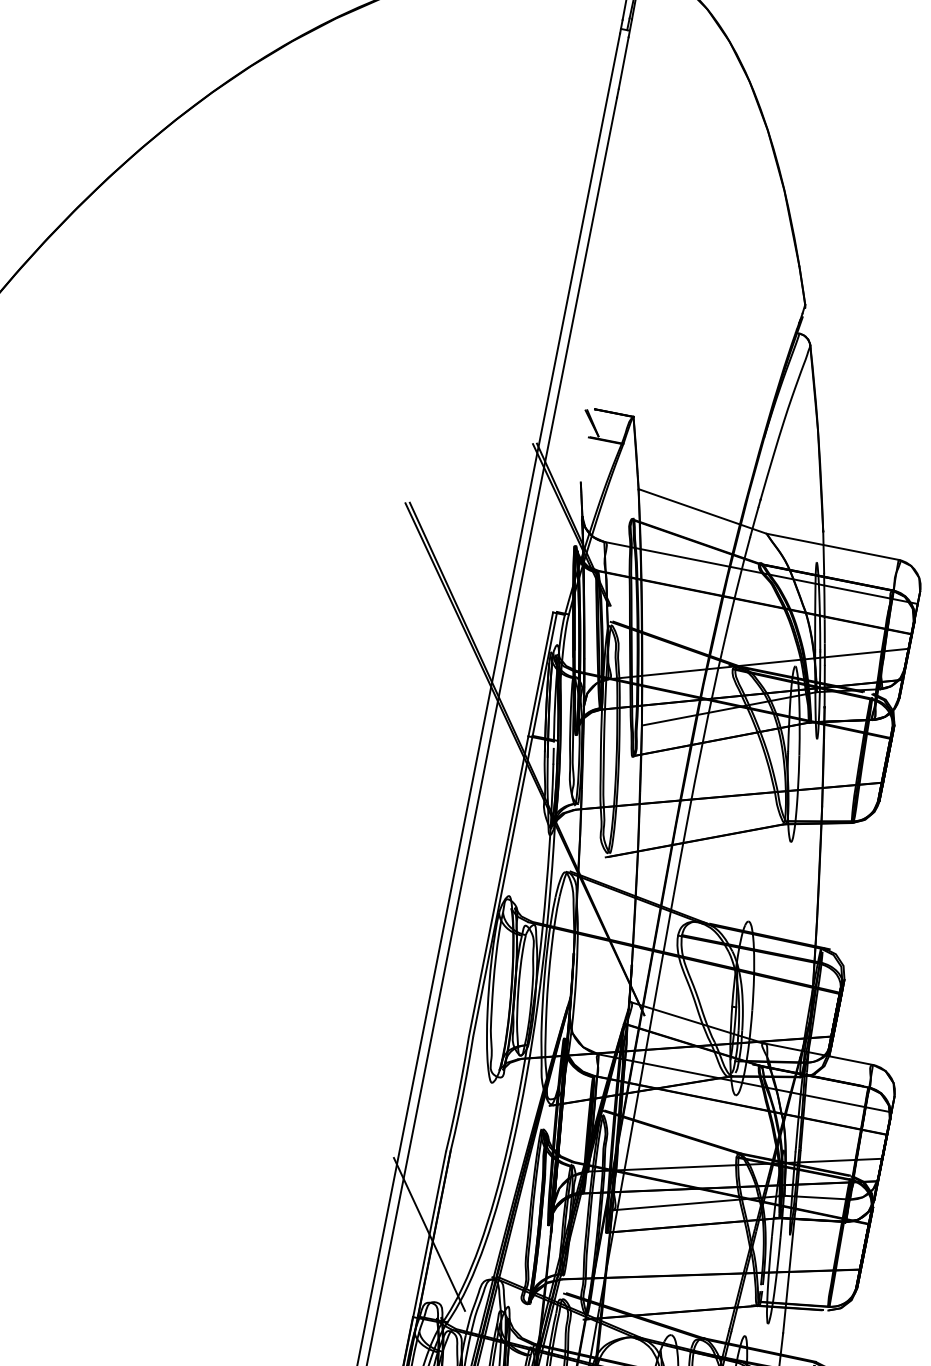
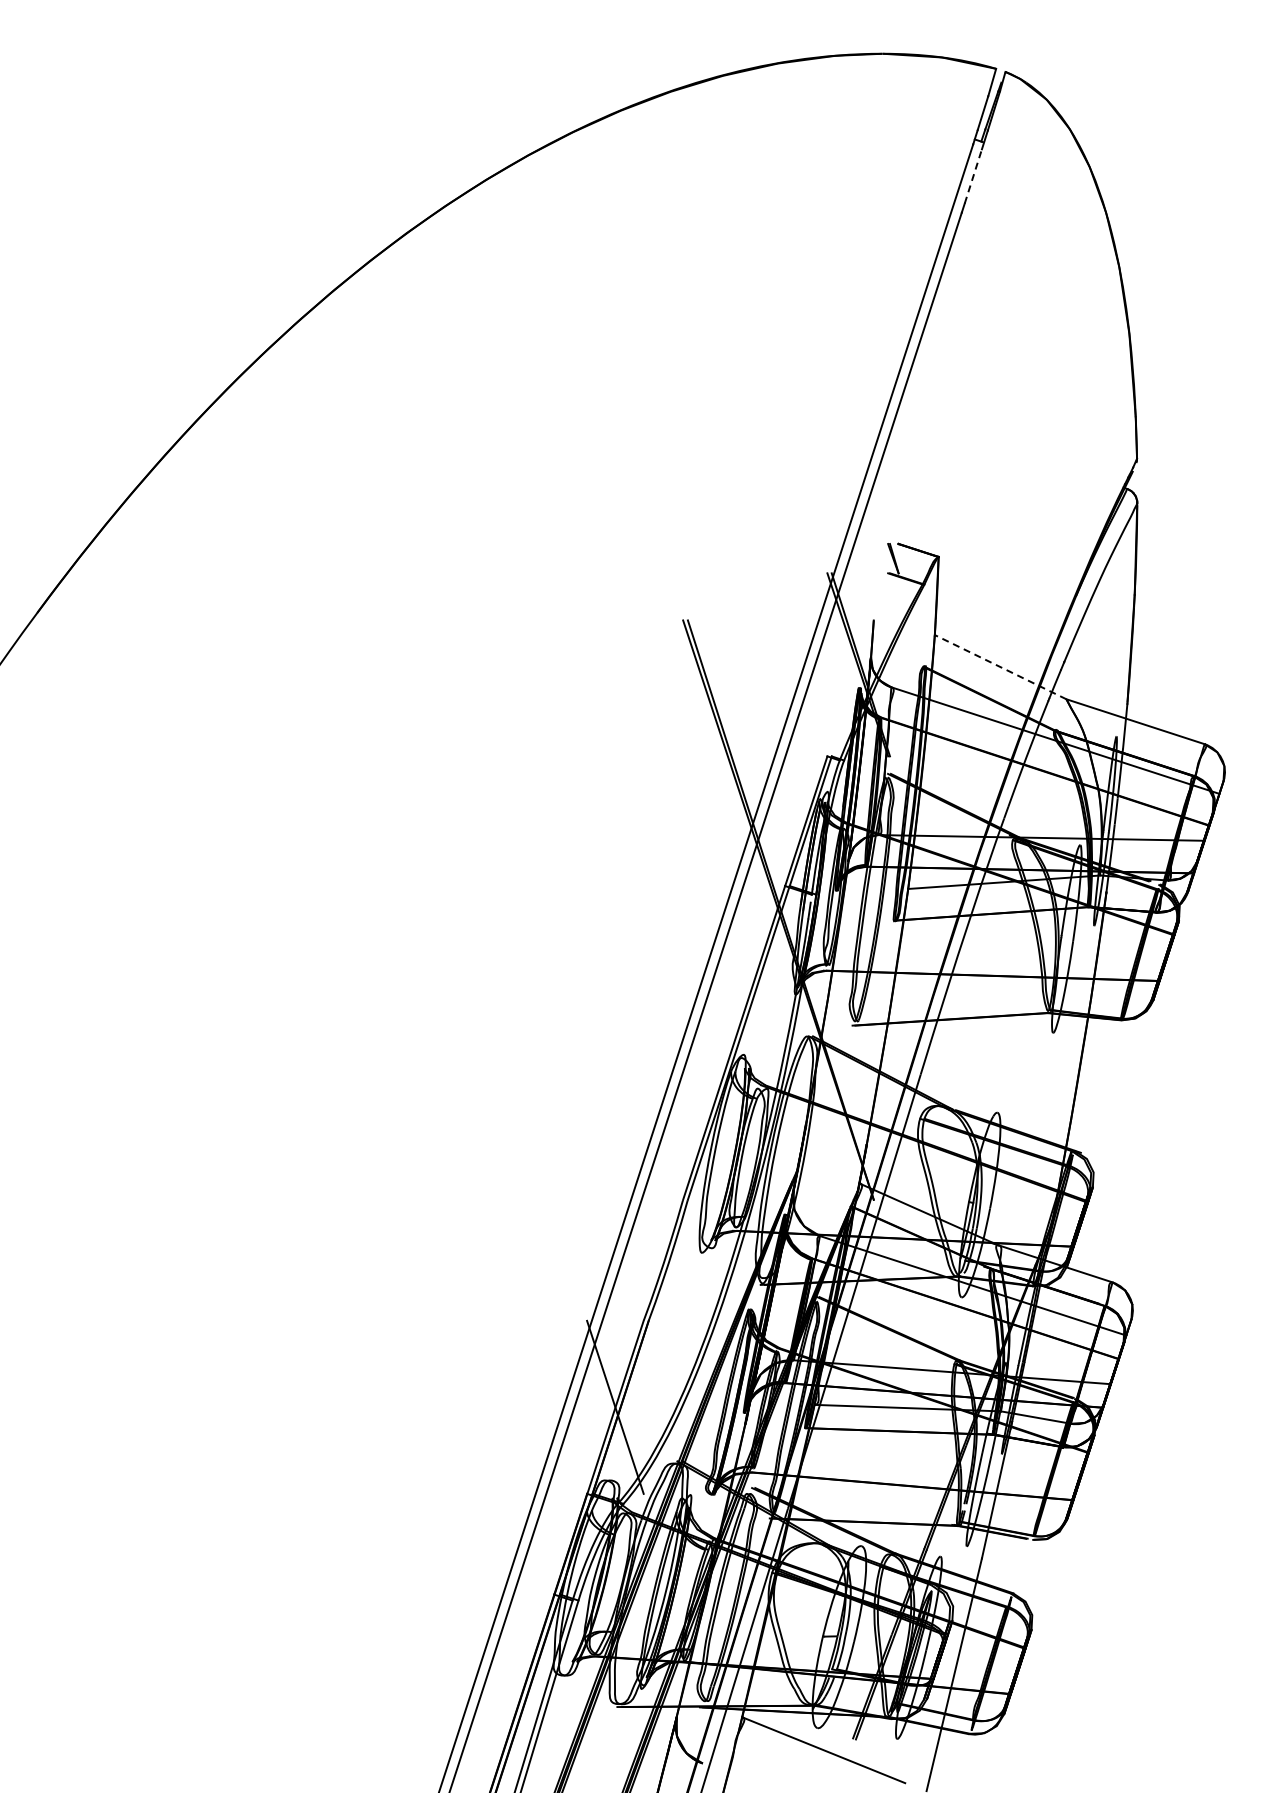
line: (623, 62) -> (973, 175), solid -> dashed
line: (702, 510) -> (1000, 666), solid -> dashed

